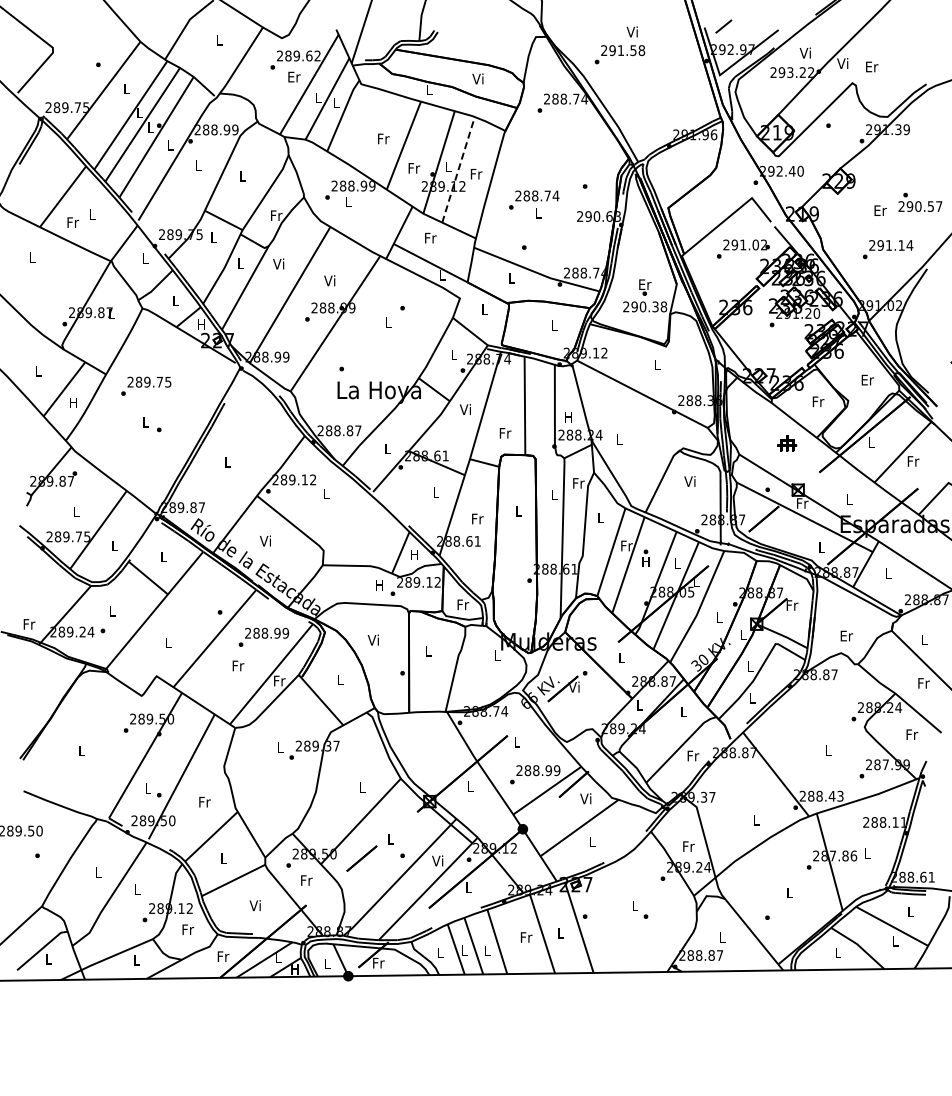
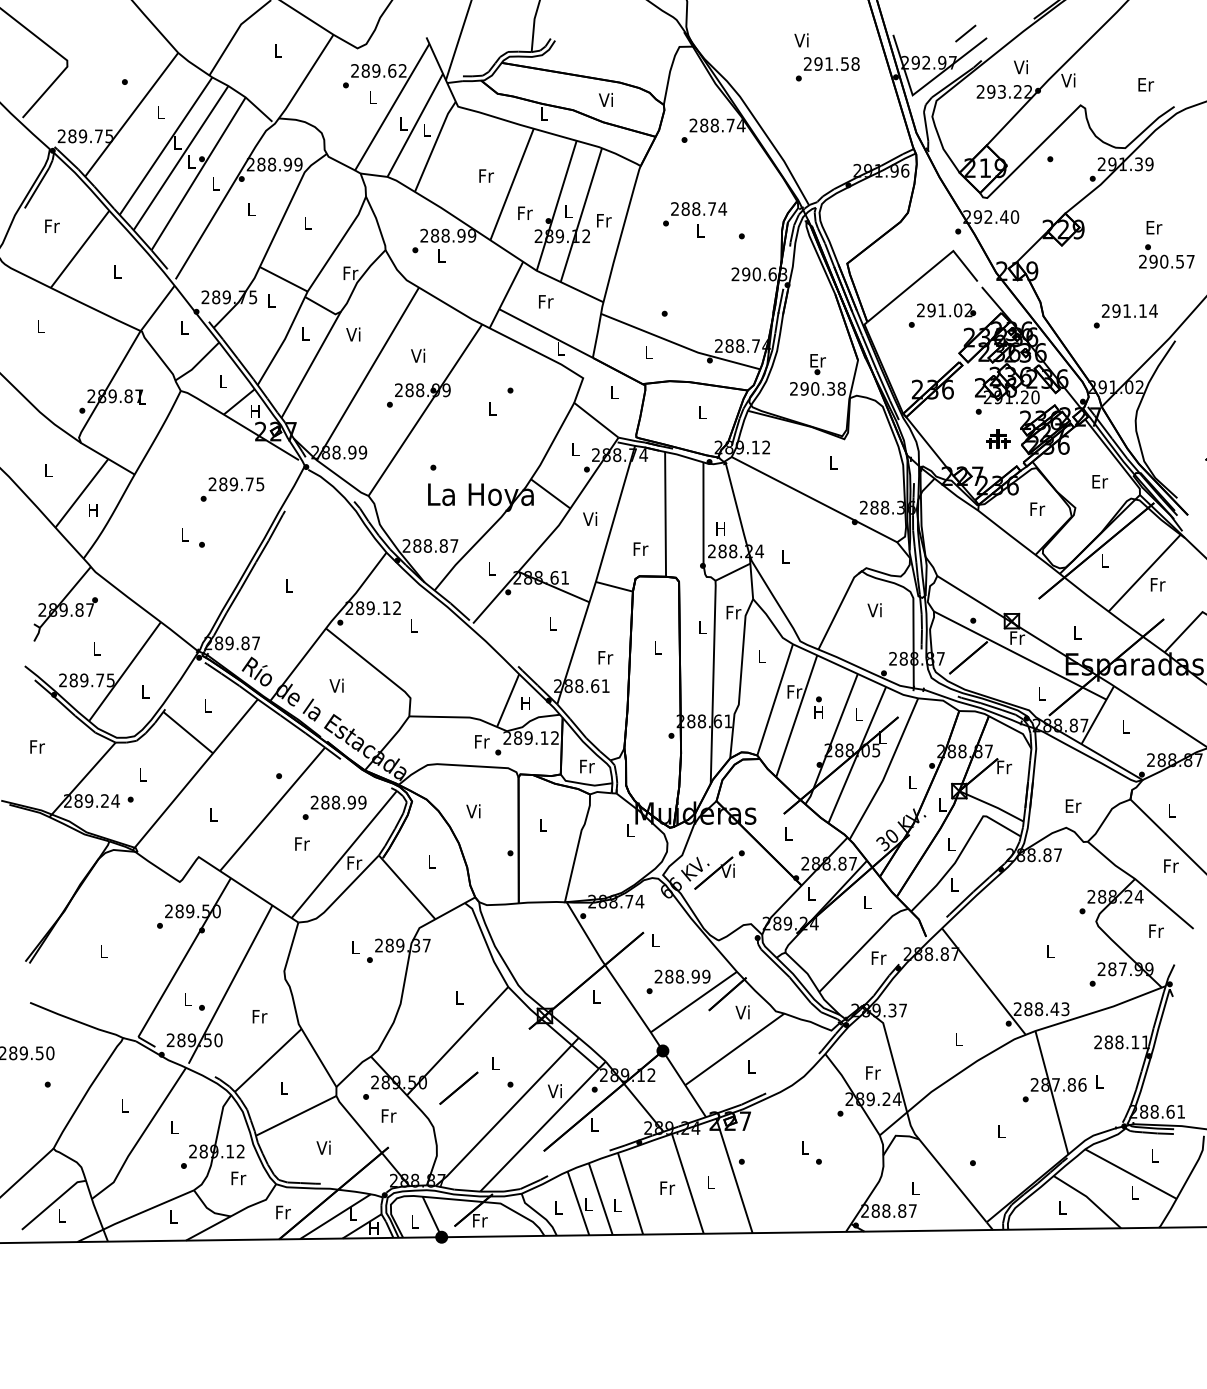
line: (723, 26) -> (965, 33), moved
text: (619, 54) -> (827, 68), moved
text: (872, 66) -> (1146, 84), moved
text: (294, 76) -> (373, 96), Er -> L
line: (458, 169) -> (581, 214), dashed -> solid
text: (534, 204) -> (695, 219), moved
text: (880, 210) -> (1154, 227), moved
text: (73, 222) -> (52, 226), moved
text: (146, 385) -> (232, 488), moved
part: (787, 443) -> (998, 439), moved
text: (380, 585) -> (482, 742), H -> Fr
text: (29, 624) -> (37, 747), moved

